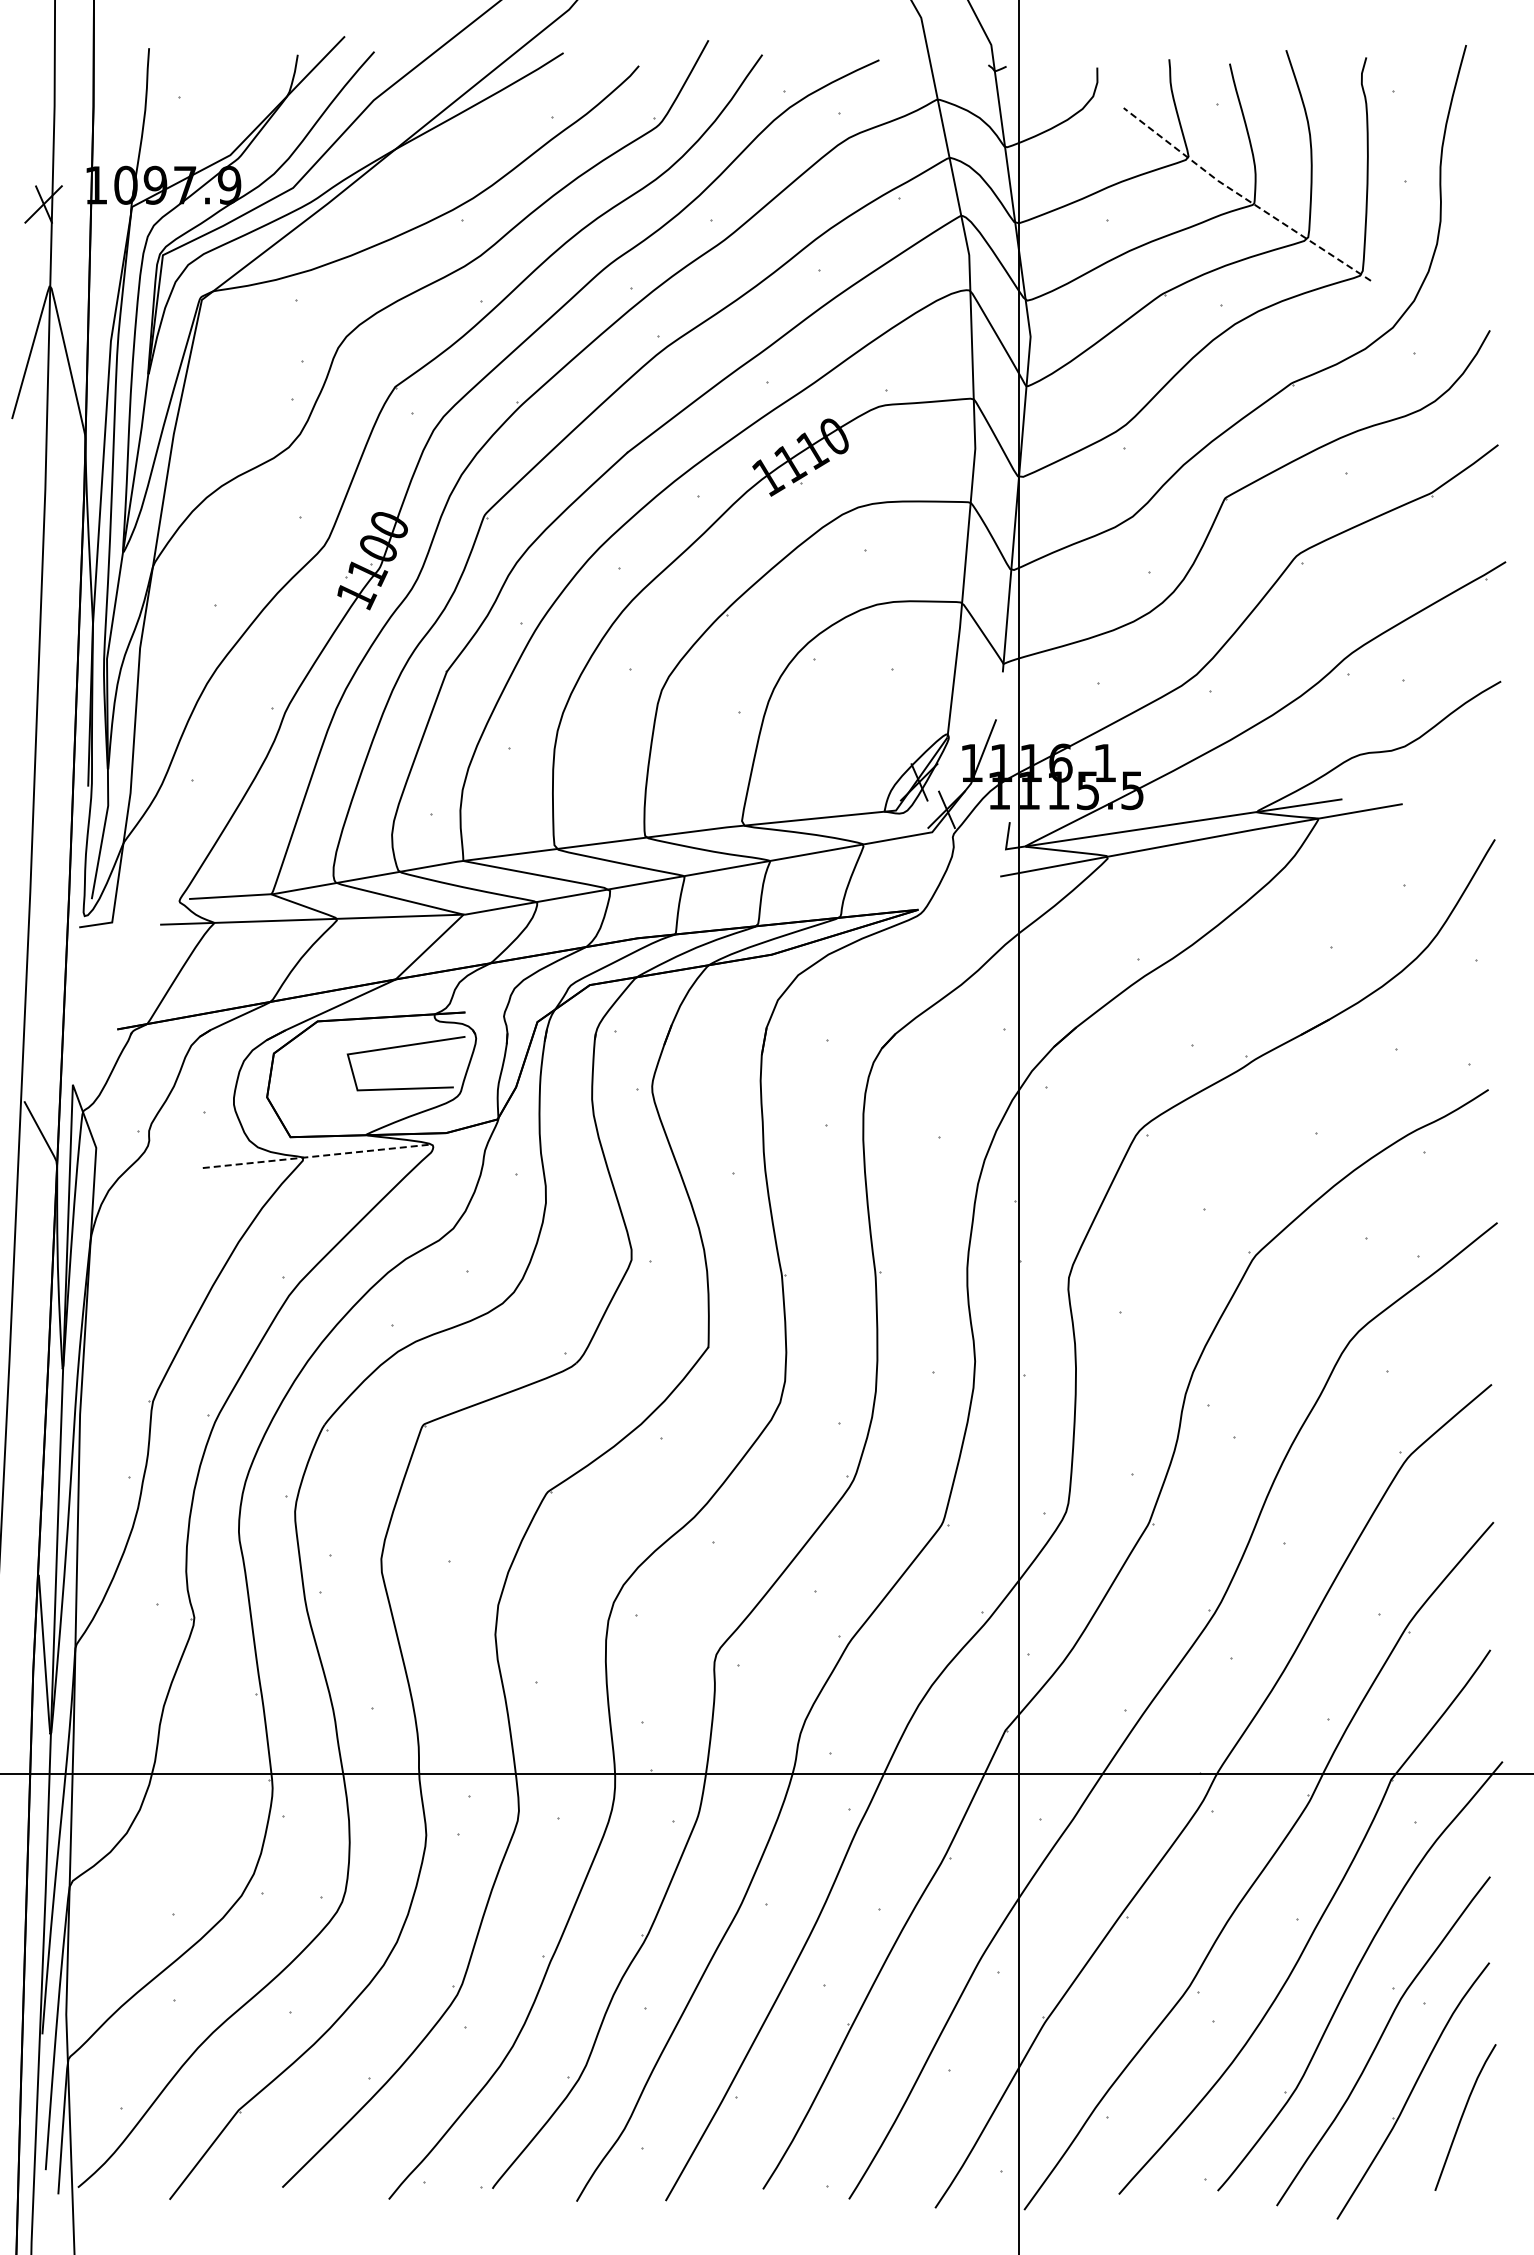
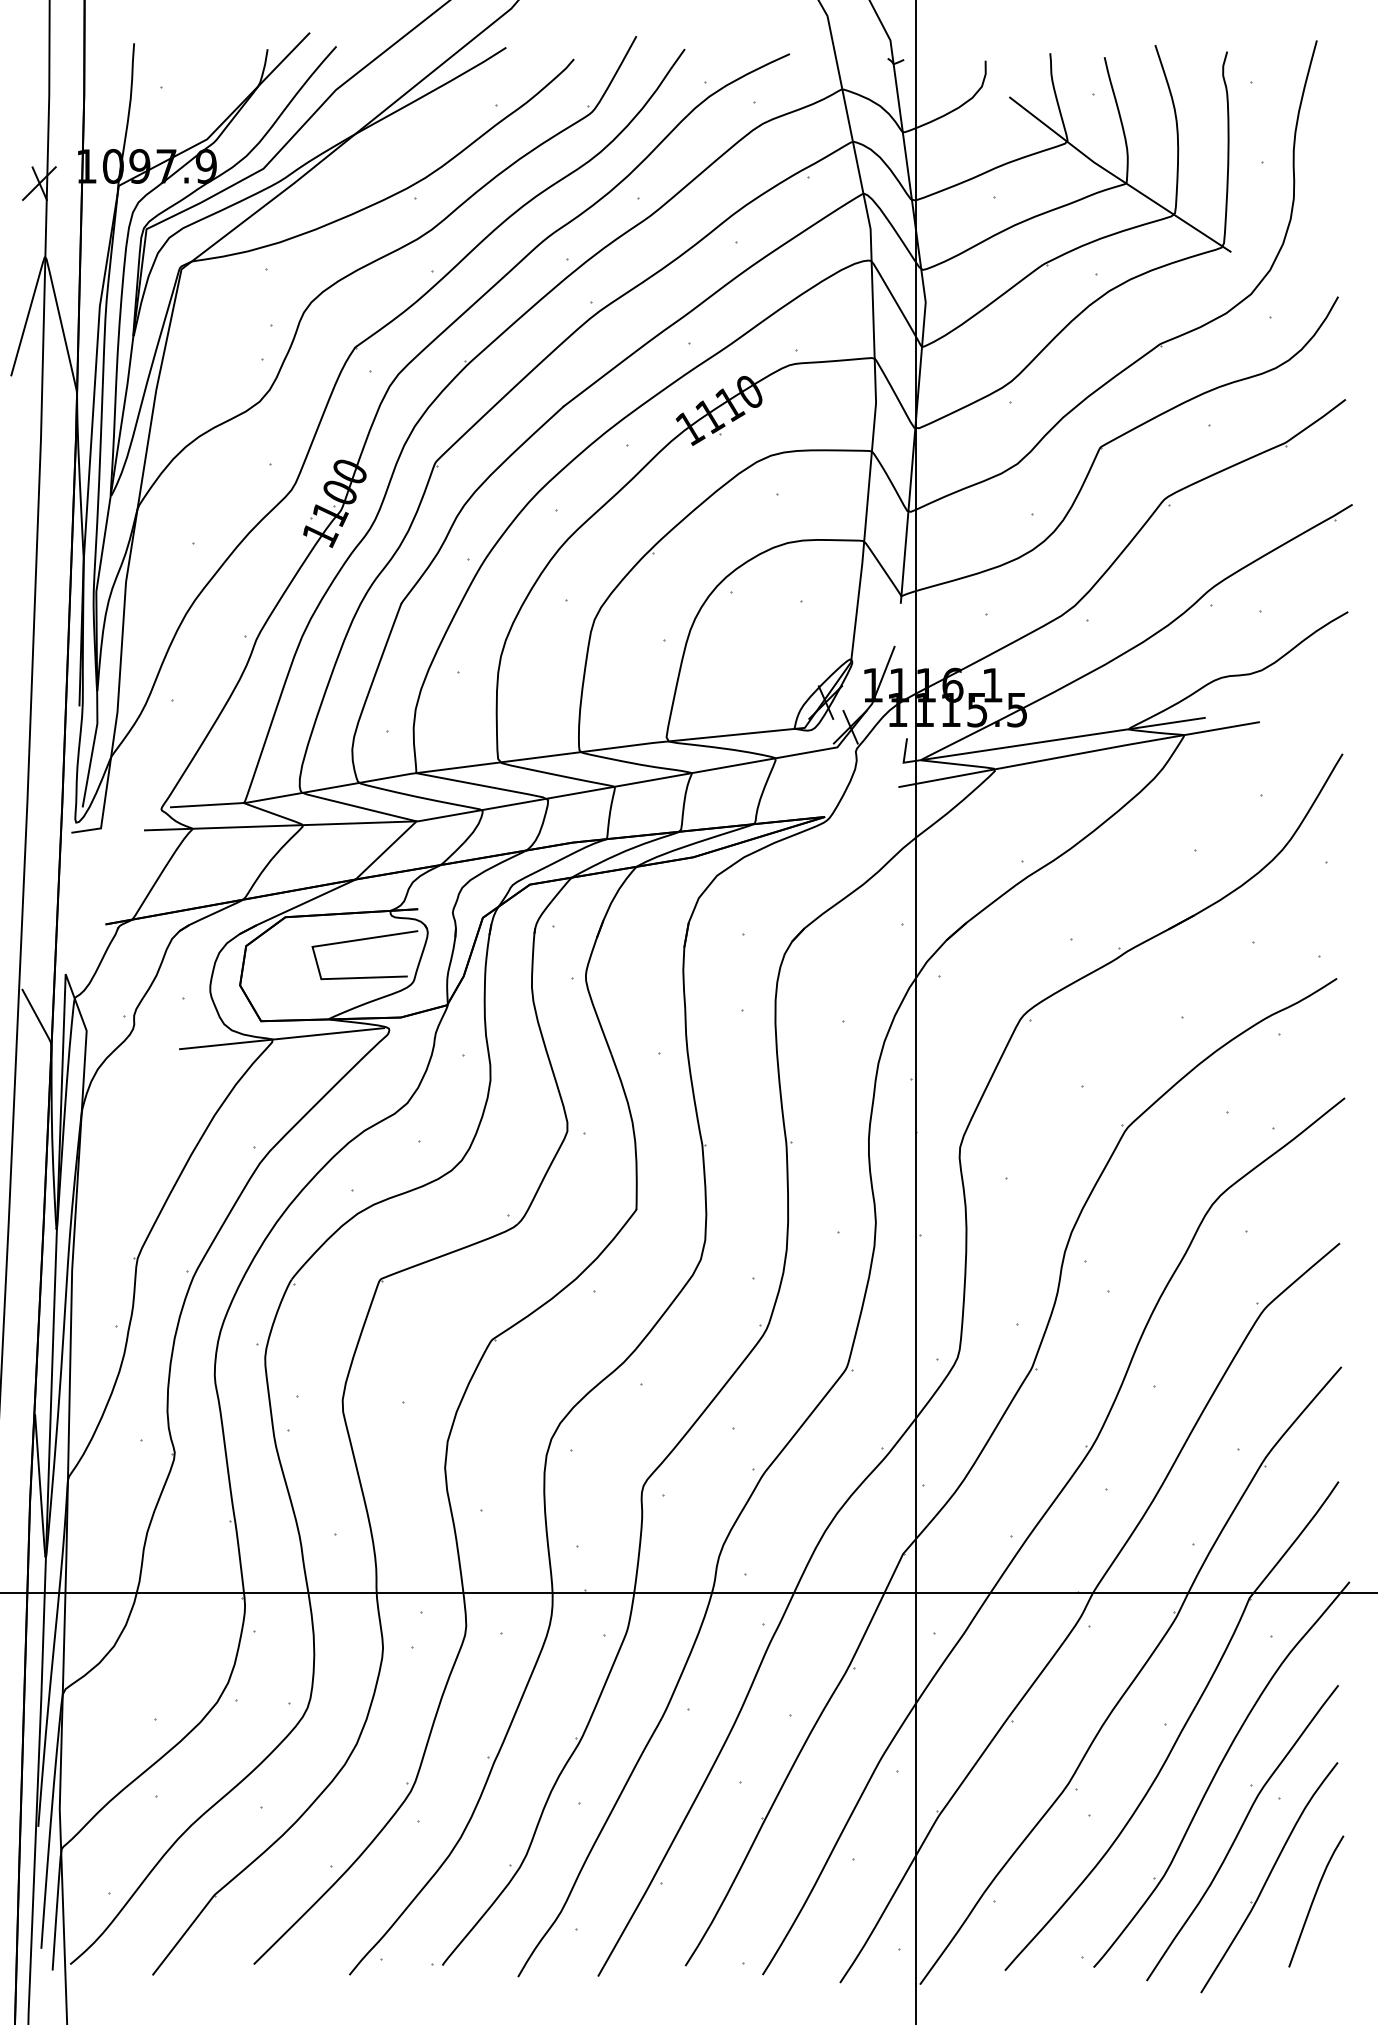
line: (1244, 197) -> (1117, 177), dashed -> solid
line: (313, 1156) -> (281, 1038), dashed -> solid

